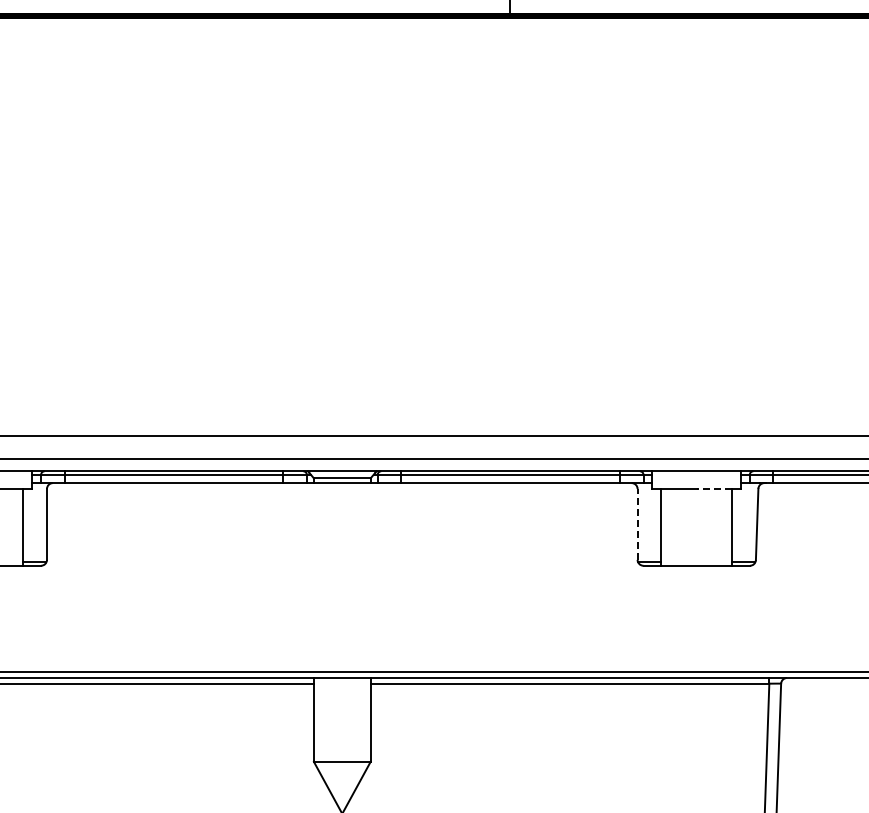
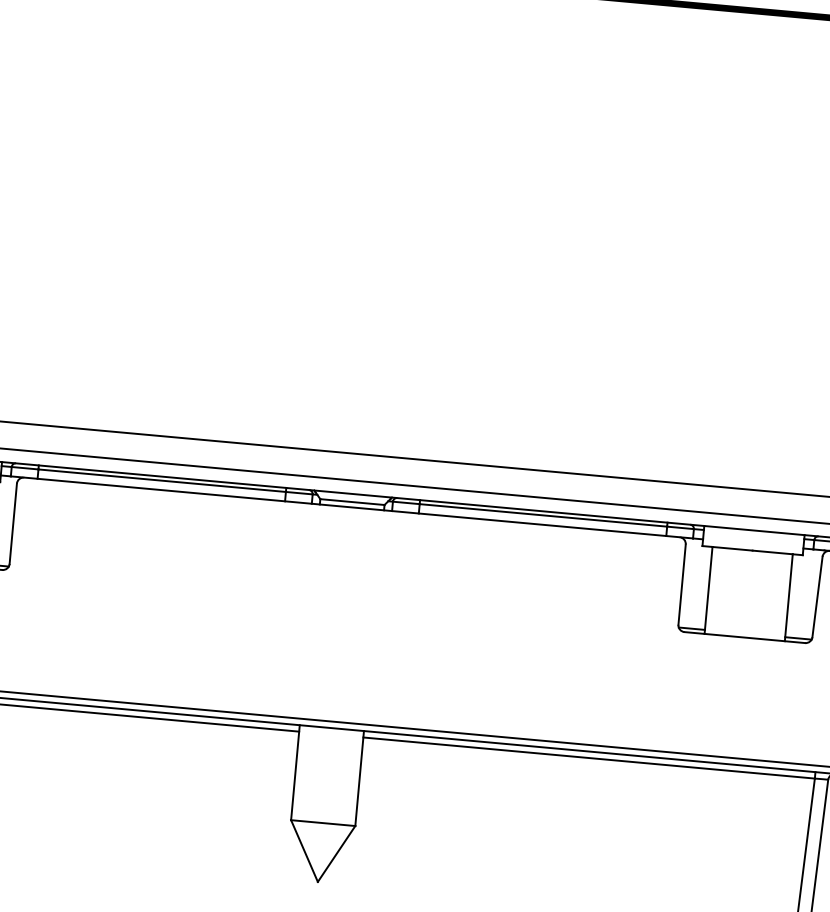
line: (714, 489) -> (772, 553), dashed -> solid
line: (637, 523) -> (682, 583), dashed -> solid

